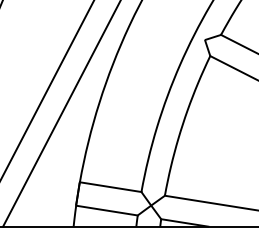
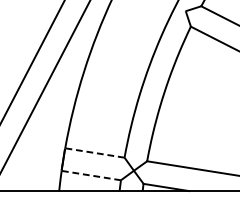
line: (110, 187) -> (94, 153), solid -> dashed
line: (106, 210) -> (90, 175), solid -> dashed

